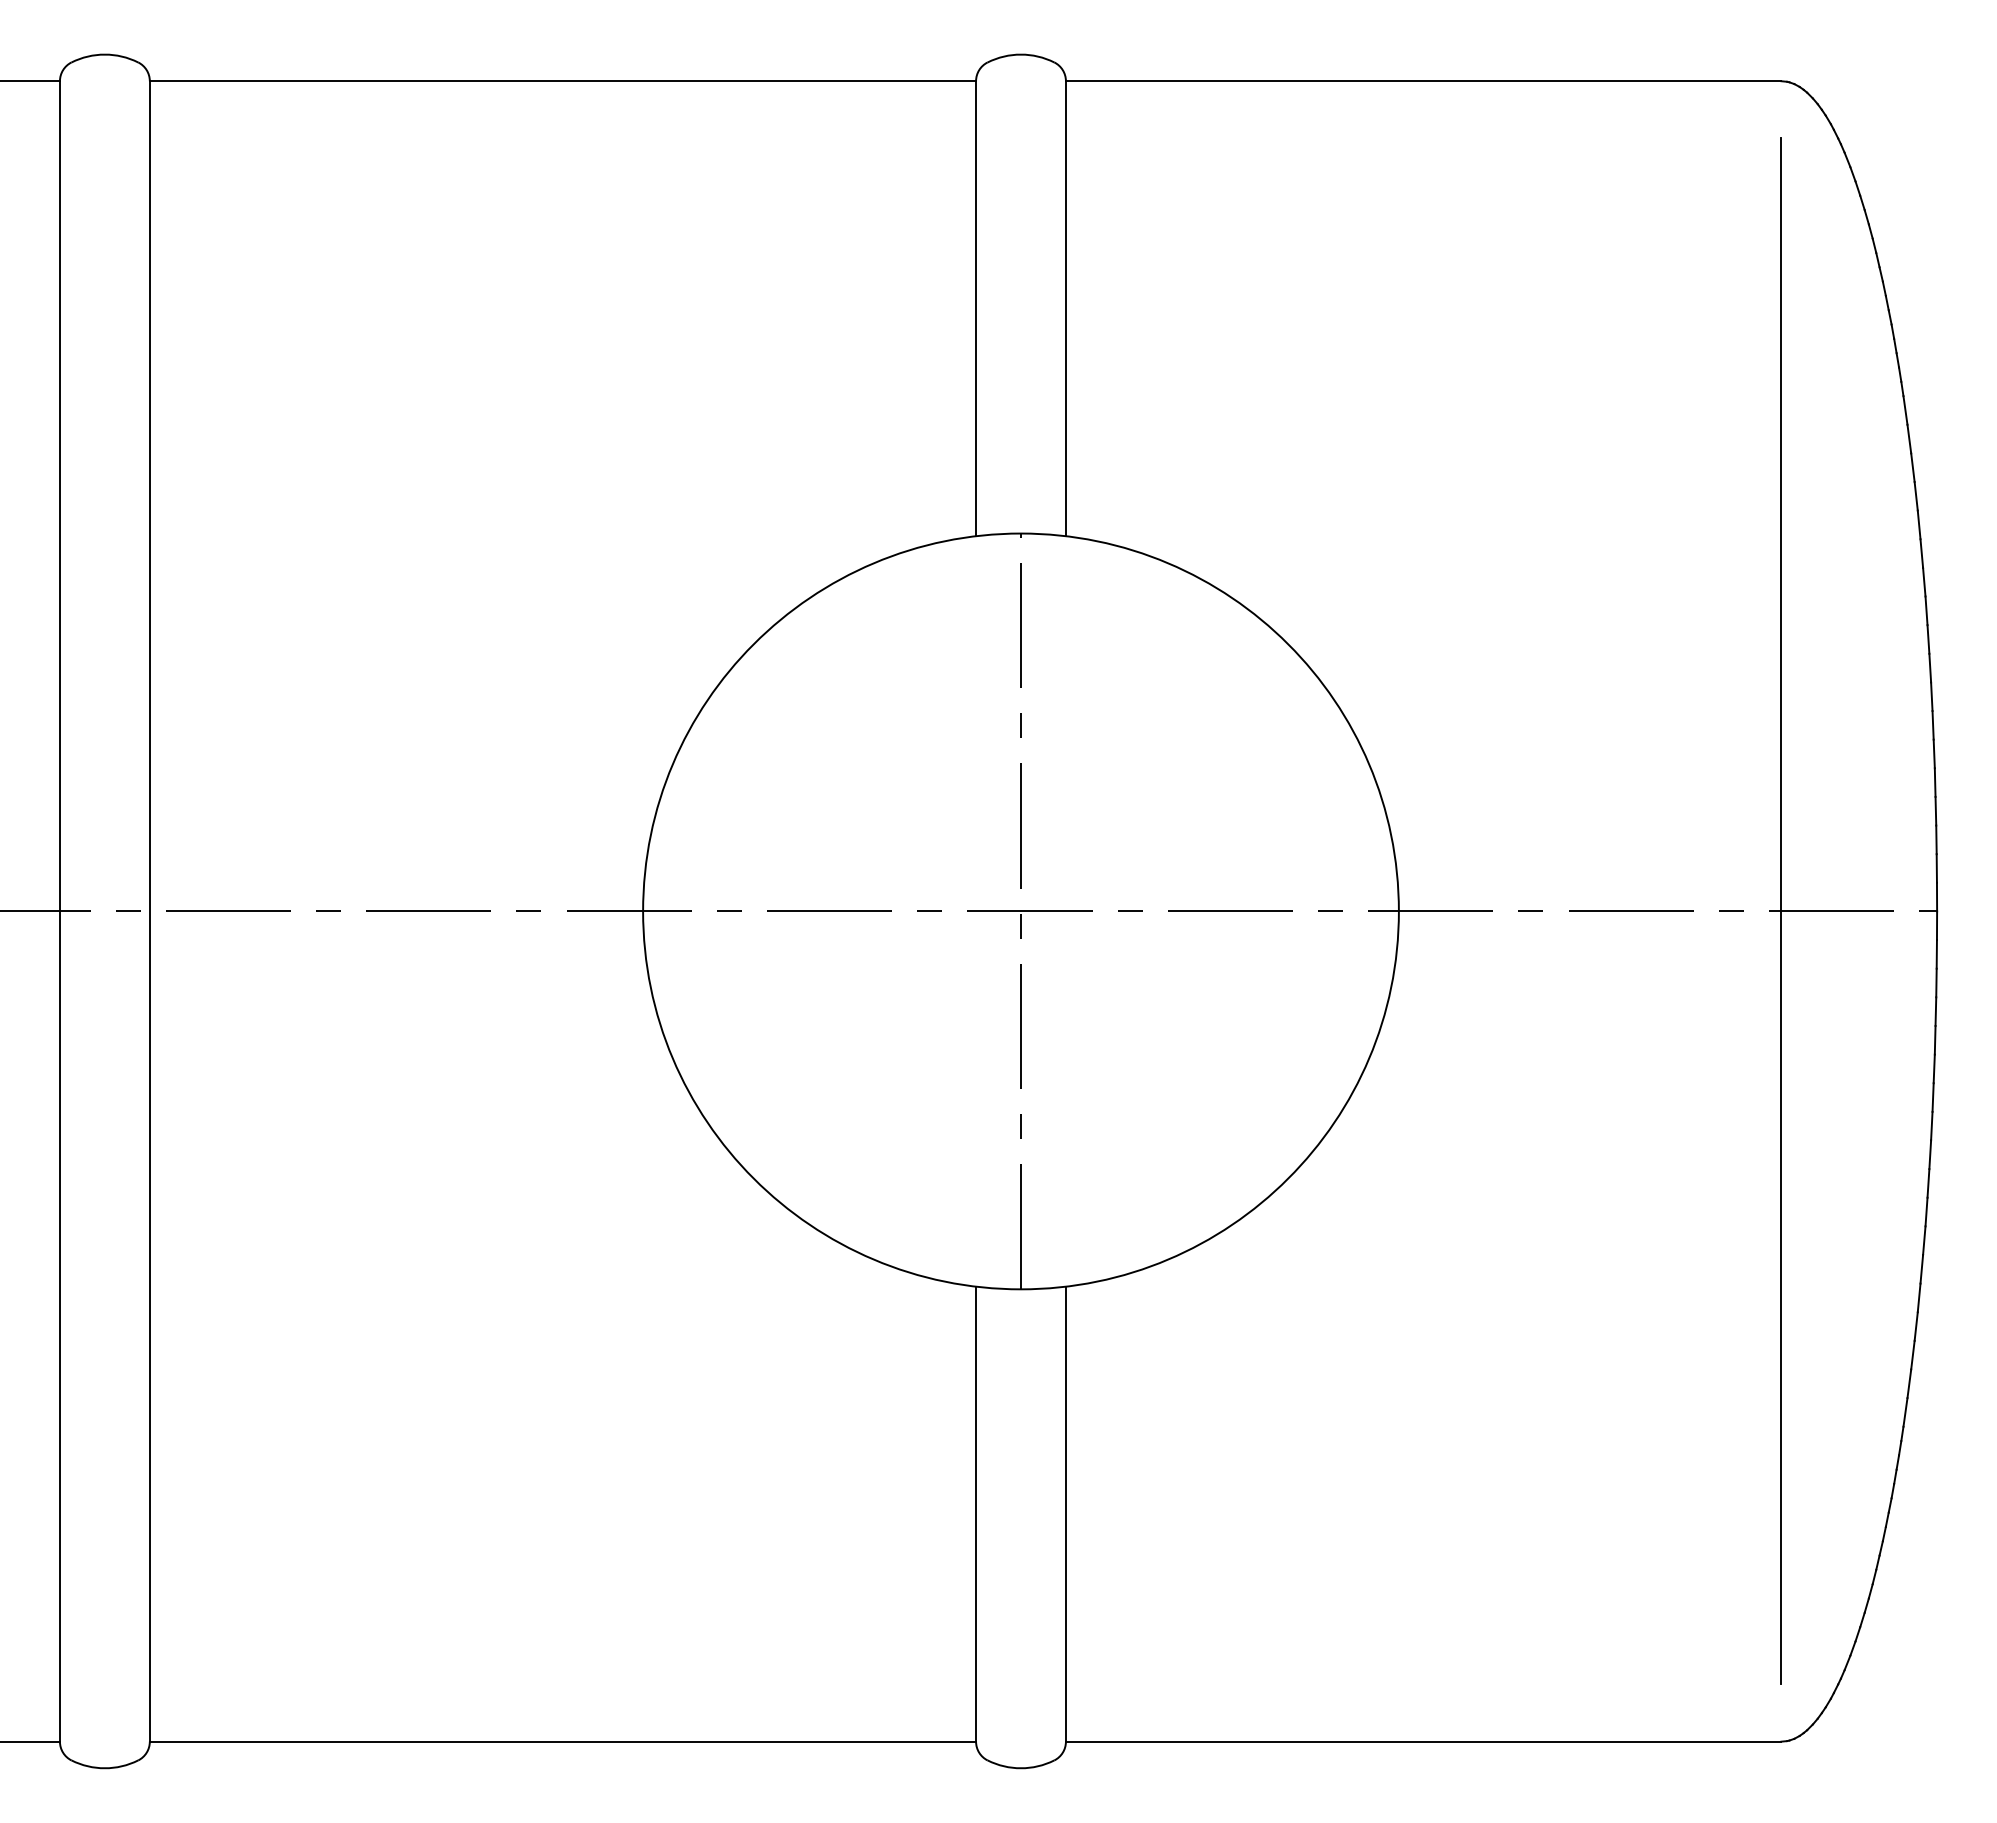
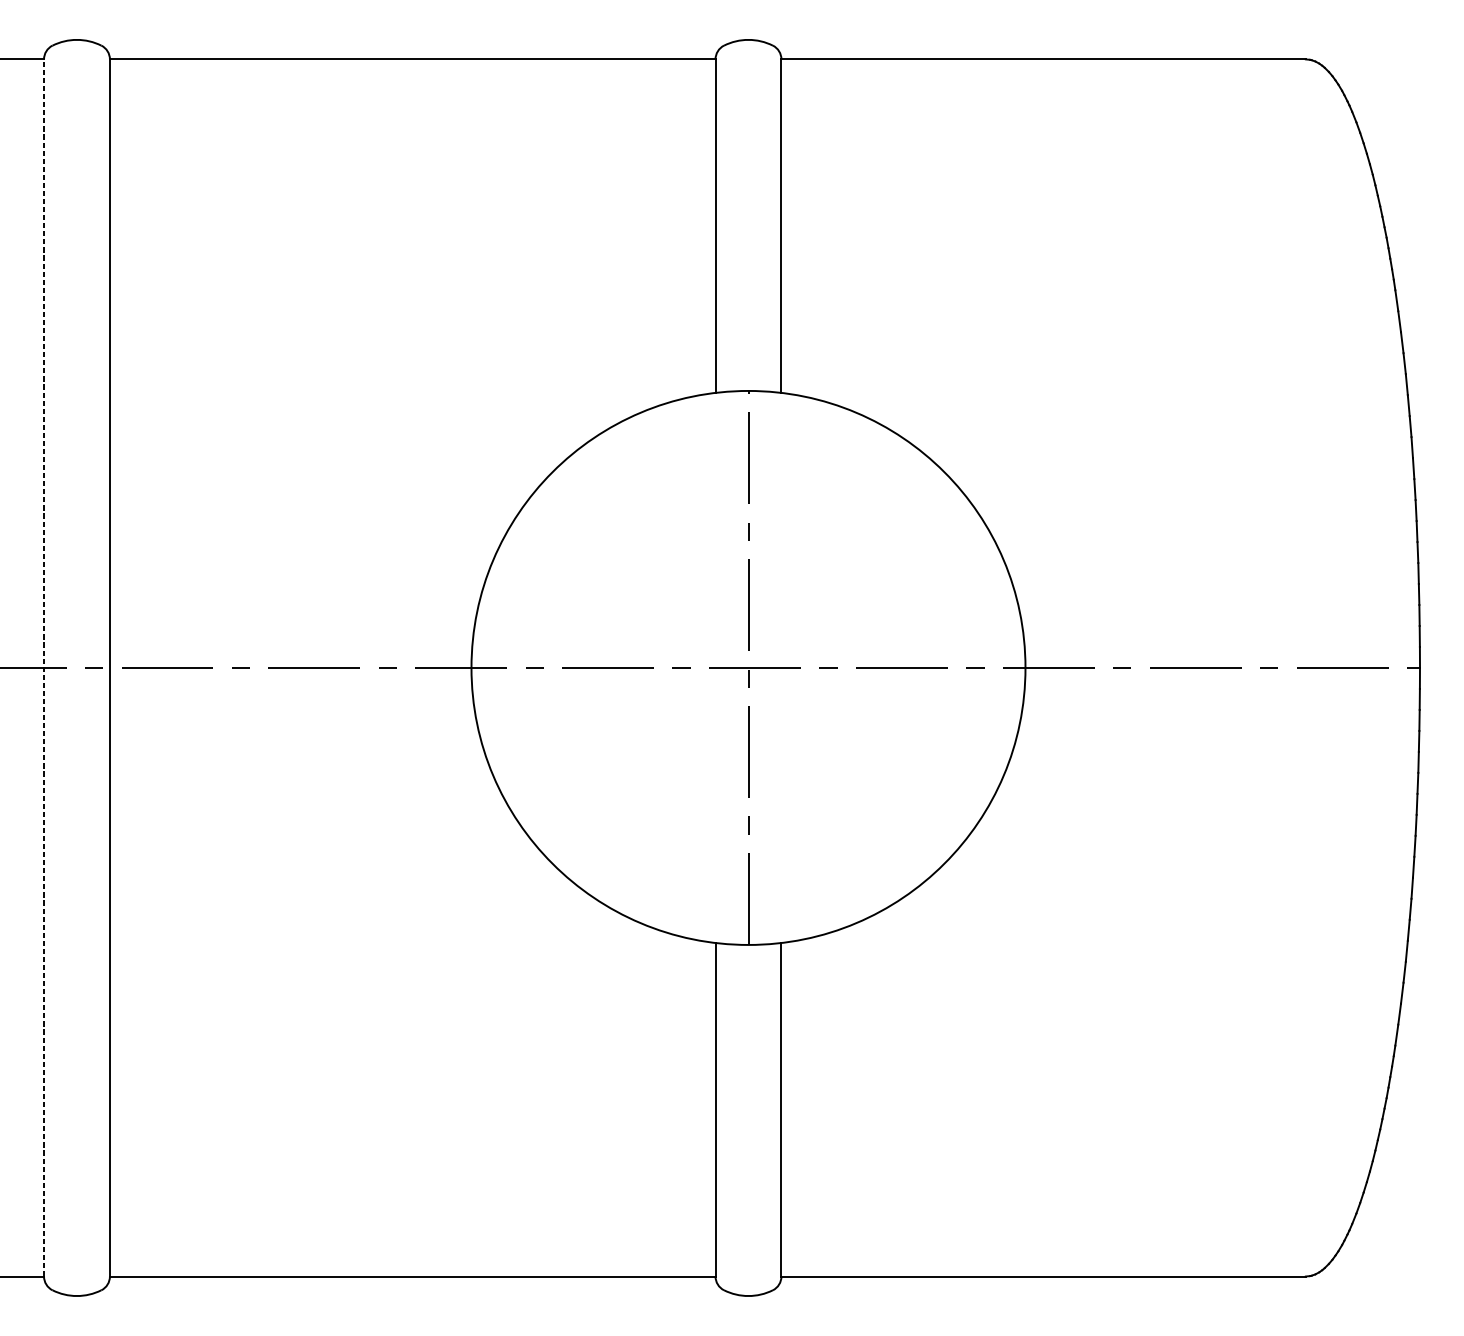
line: (59, 910) -> (43, 667), solid -> dashed
line: (1781, 911) -> (1305, 668), removed

